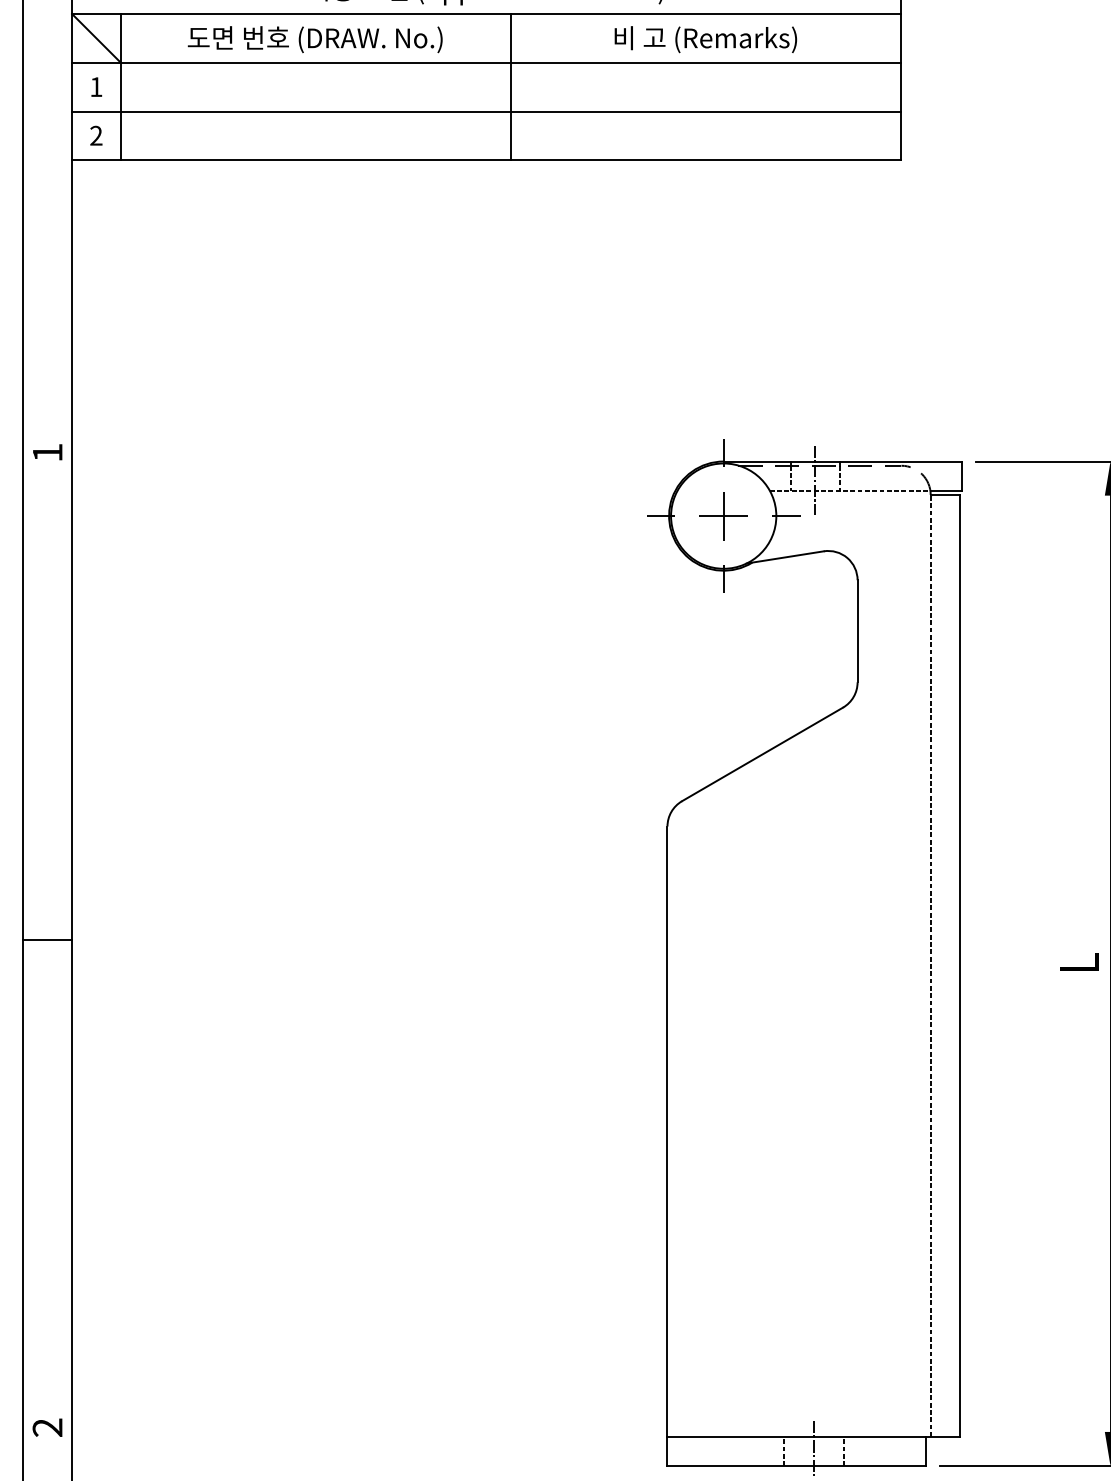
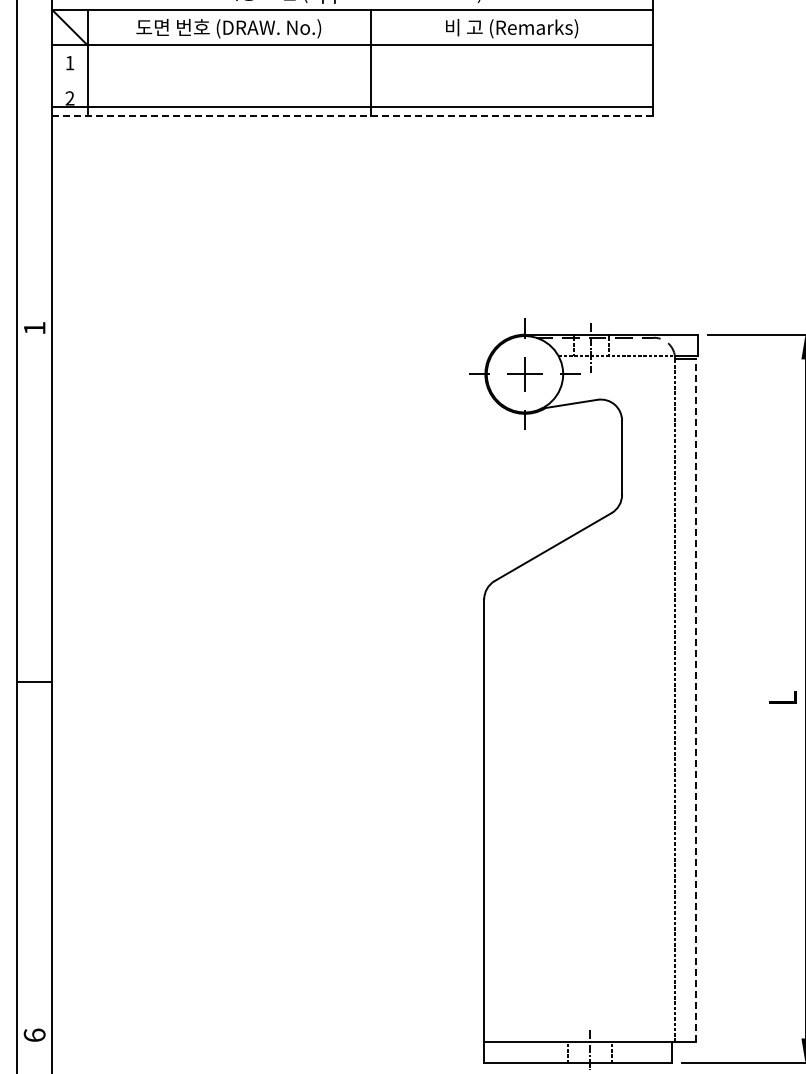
line: (485, 111) -> (352, 106), moved
line: (485, 160) -> (352, 116), solid -> dashed
line: (960, 965) -> (696, 700), solid -> dashed
text: (47, 1427) -> (34, 1035), 2 -> 6

